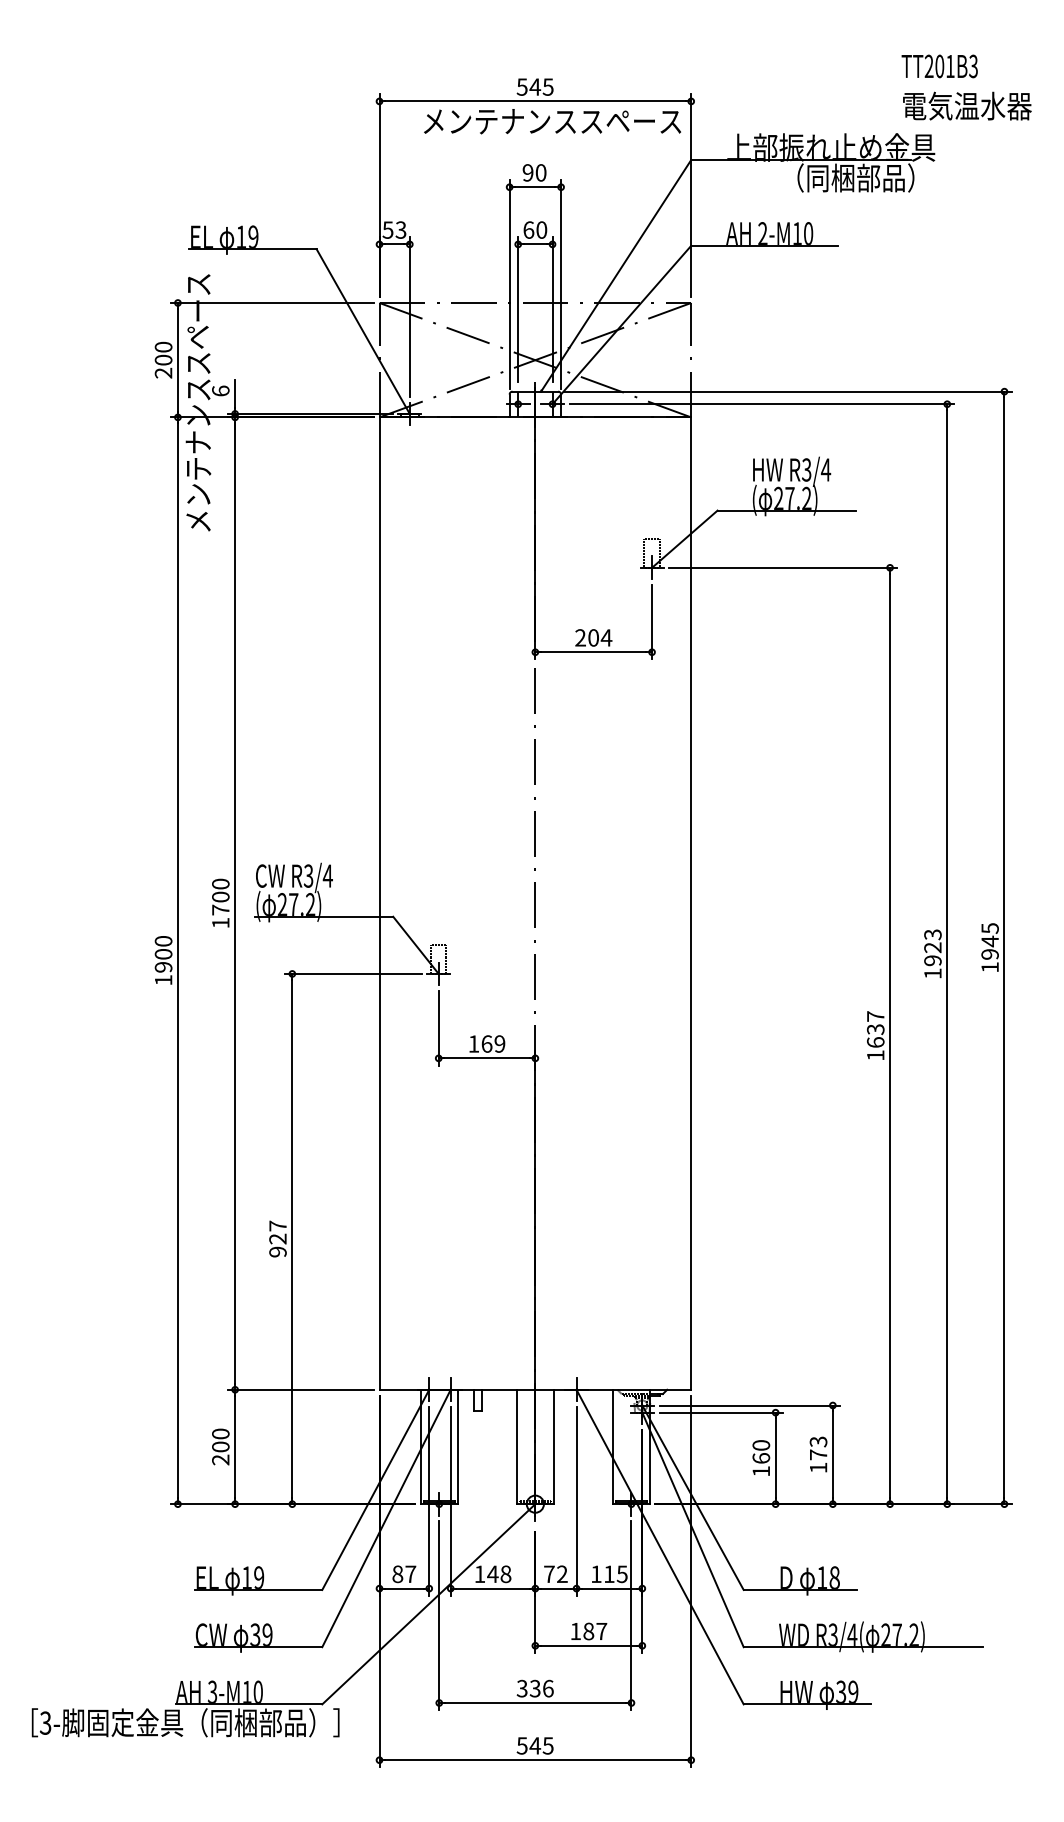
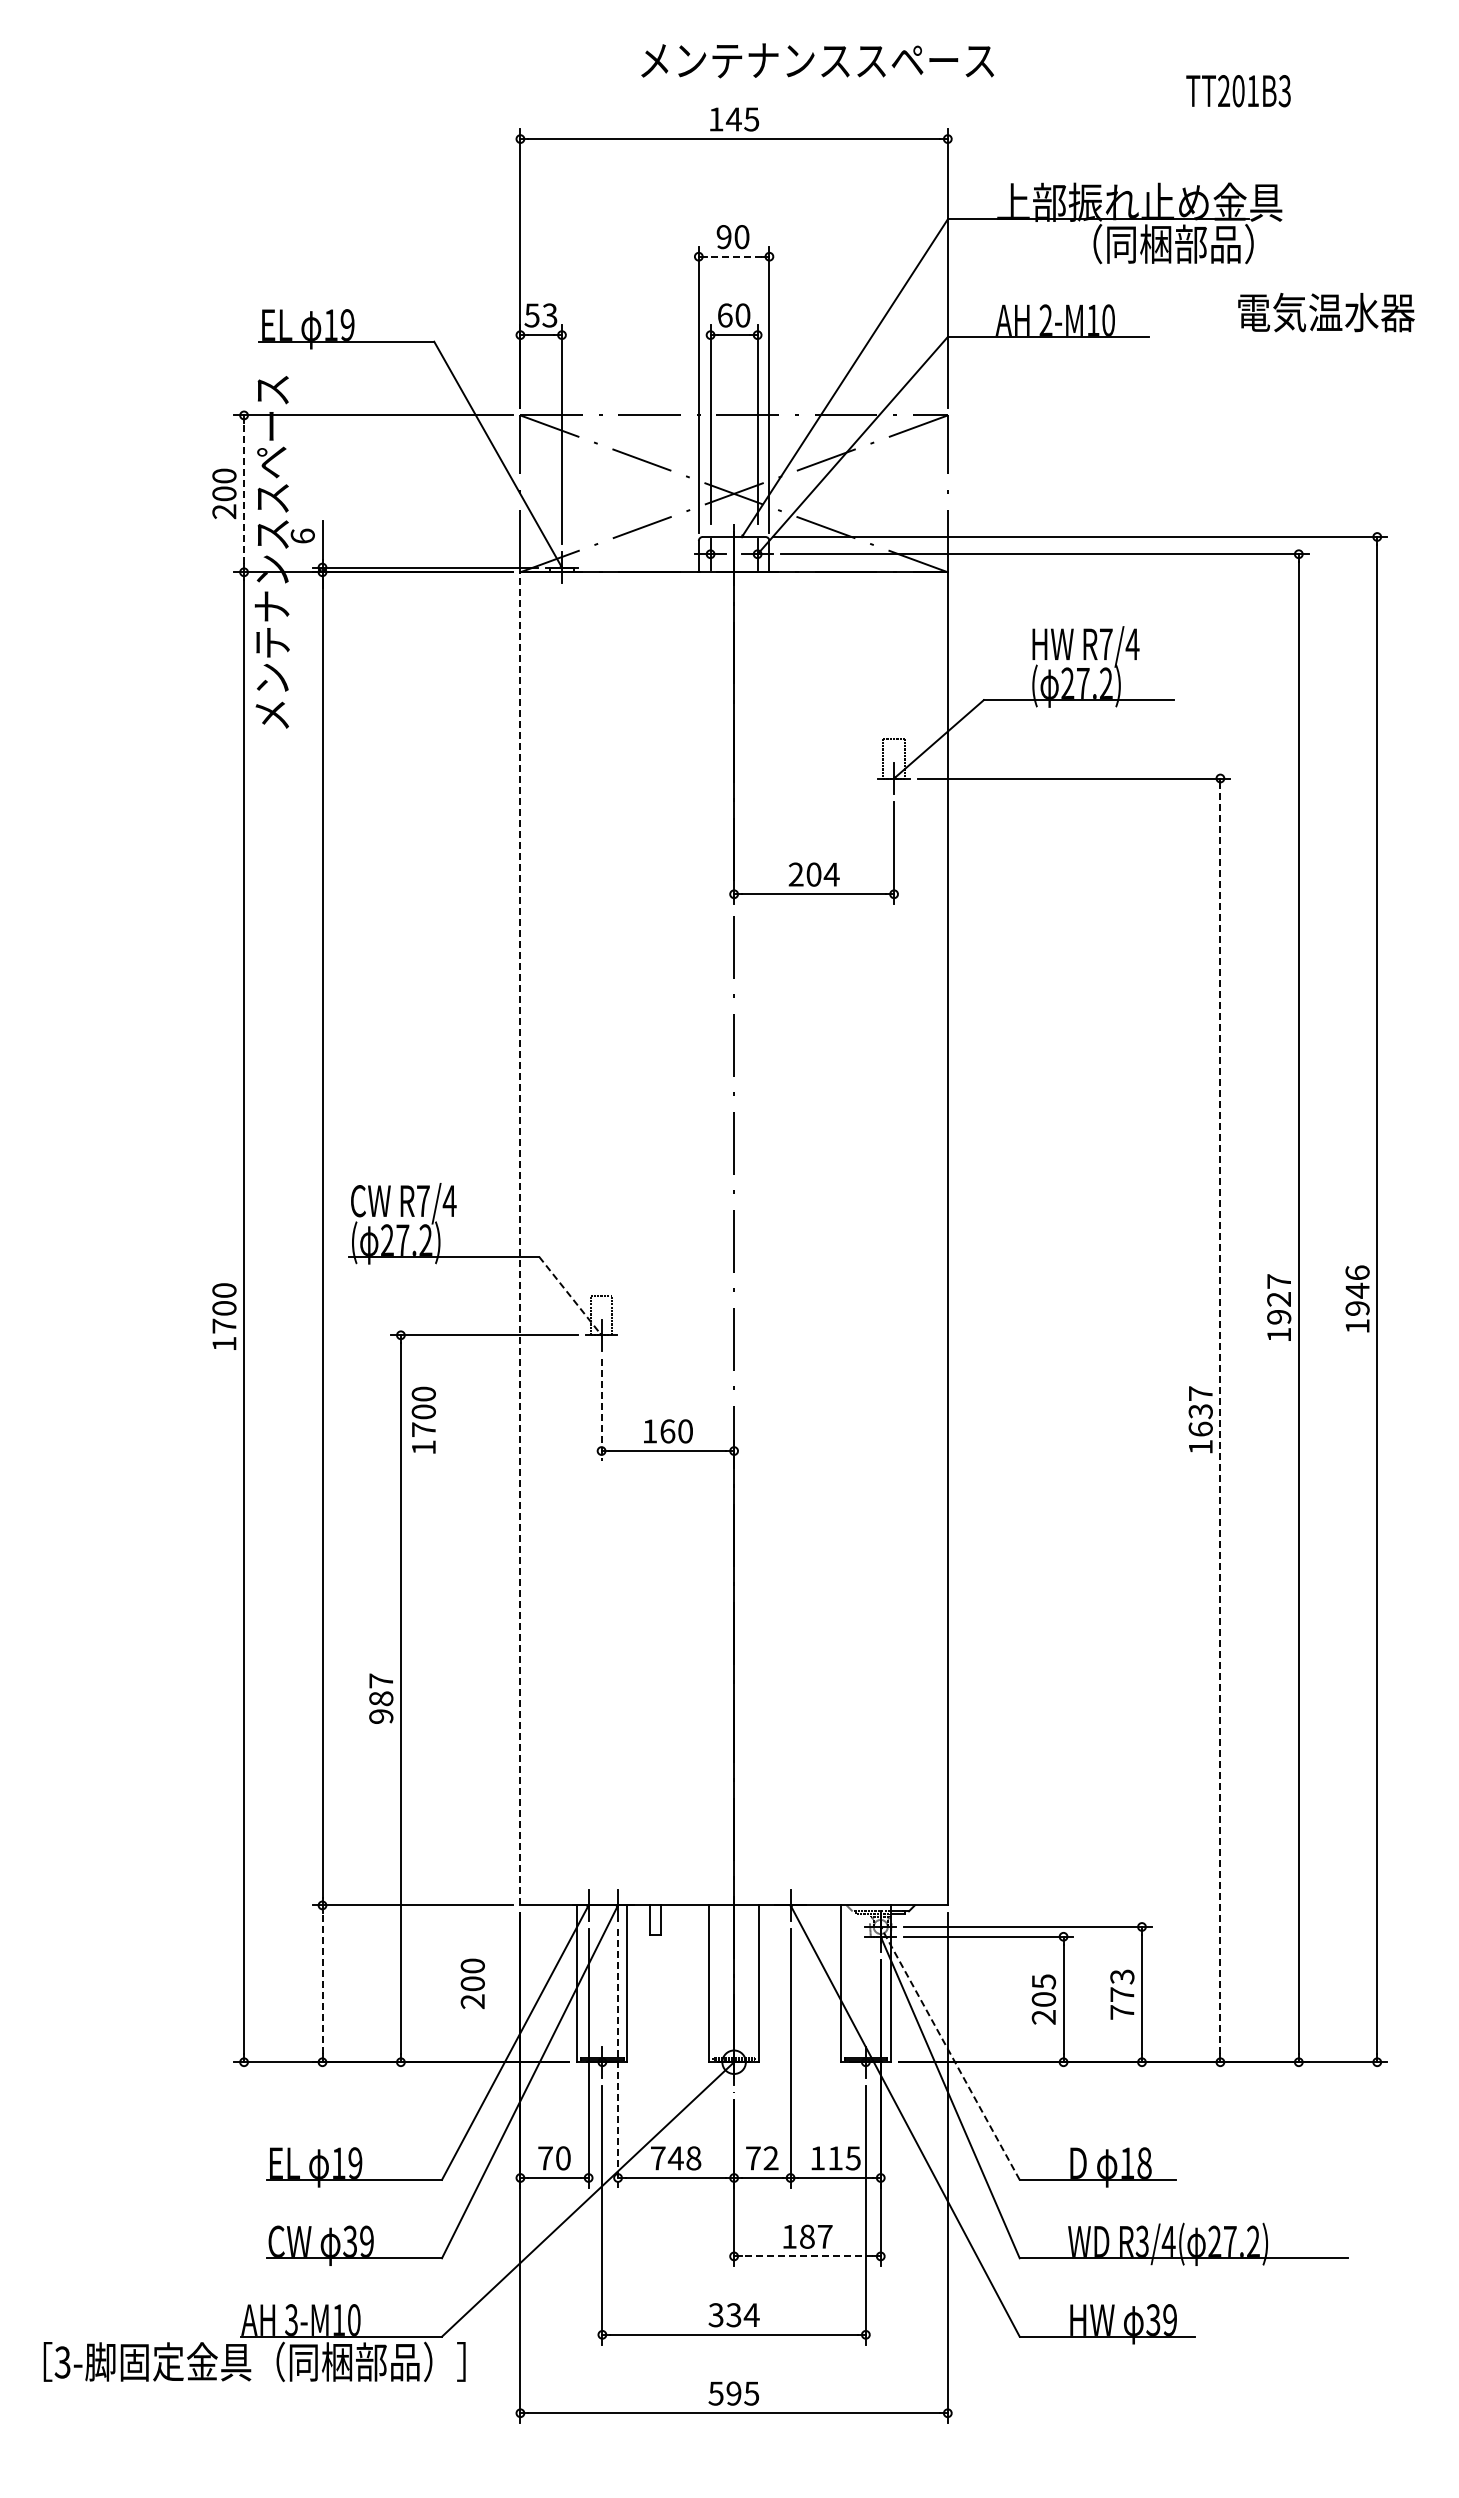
text: (939, 66) -> (1238, 91), moved
text: (521, 87) -> (715, 119), 545 -> 145
text: (967, 106) -> (1326, 312), moved
text: (552, 121) -> (817, 60), moved
line: (534, 187) -> (733, 256), solid -> dashed
line: (178, 359) -> (244, 493), solid -> dashed
text: (806, 470) -> (1105, 644), R3/4 -> R7/4
text: (308, 876) -> (422, 1201), R3/4 -> R7/4
text: (220, 902) -> (423, 1419), moved
line: (379, 903) -> (520, 1238), solid -> dashed
text: (990, 928) -> (1357, 1272), 1945 -> 1946
text: (933, 934) -> (1279, 1281), 1923 -> 1927
line: (416, 945) -> (570, 1296), solid -> dashed
text: (163, 966) -> (224, 1325), 1900 -> 1700
line: (438, 1028) -> (601, 1410), solid -> dashed
line: (890, 1035) -> (1220, 1419), solid -> dashed
text: (499, 1044) -> (685, 1431), 169 -> 160
text: (278, 1238) -> (381, 1698), 927 -> 987
text: (220, 1446) -> (472, 1983), moved
line: (235, 1446) -> (322, 1983), solid -> dashed
text: (761, 1458) -> (1043, 1999), 160 -> 205
text: (818, 1467) -> (1122, 2012), 173 -> 773
line: (693, 1497) -> (950, 2052), solid -> dashed
line: (451, 1501) -> (618, 2058), solid -> dashed
text: (404, 1574) -> (554, 2158), 87 -> 70
text: (480, 1574) -> (658, 2158), 148 -> 748
line: (588, 1645) -> (806, 2256), solid -> dashed
text: (548, 1688) -> (751, 2315), 336 -> 334
text: (534, 1745) -> (733, 2393), 545 -> 595

